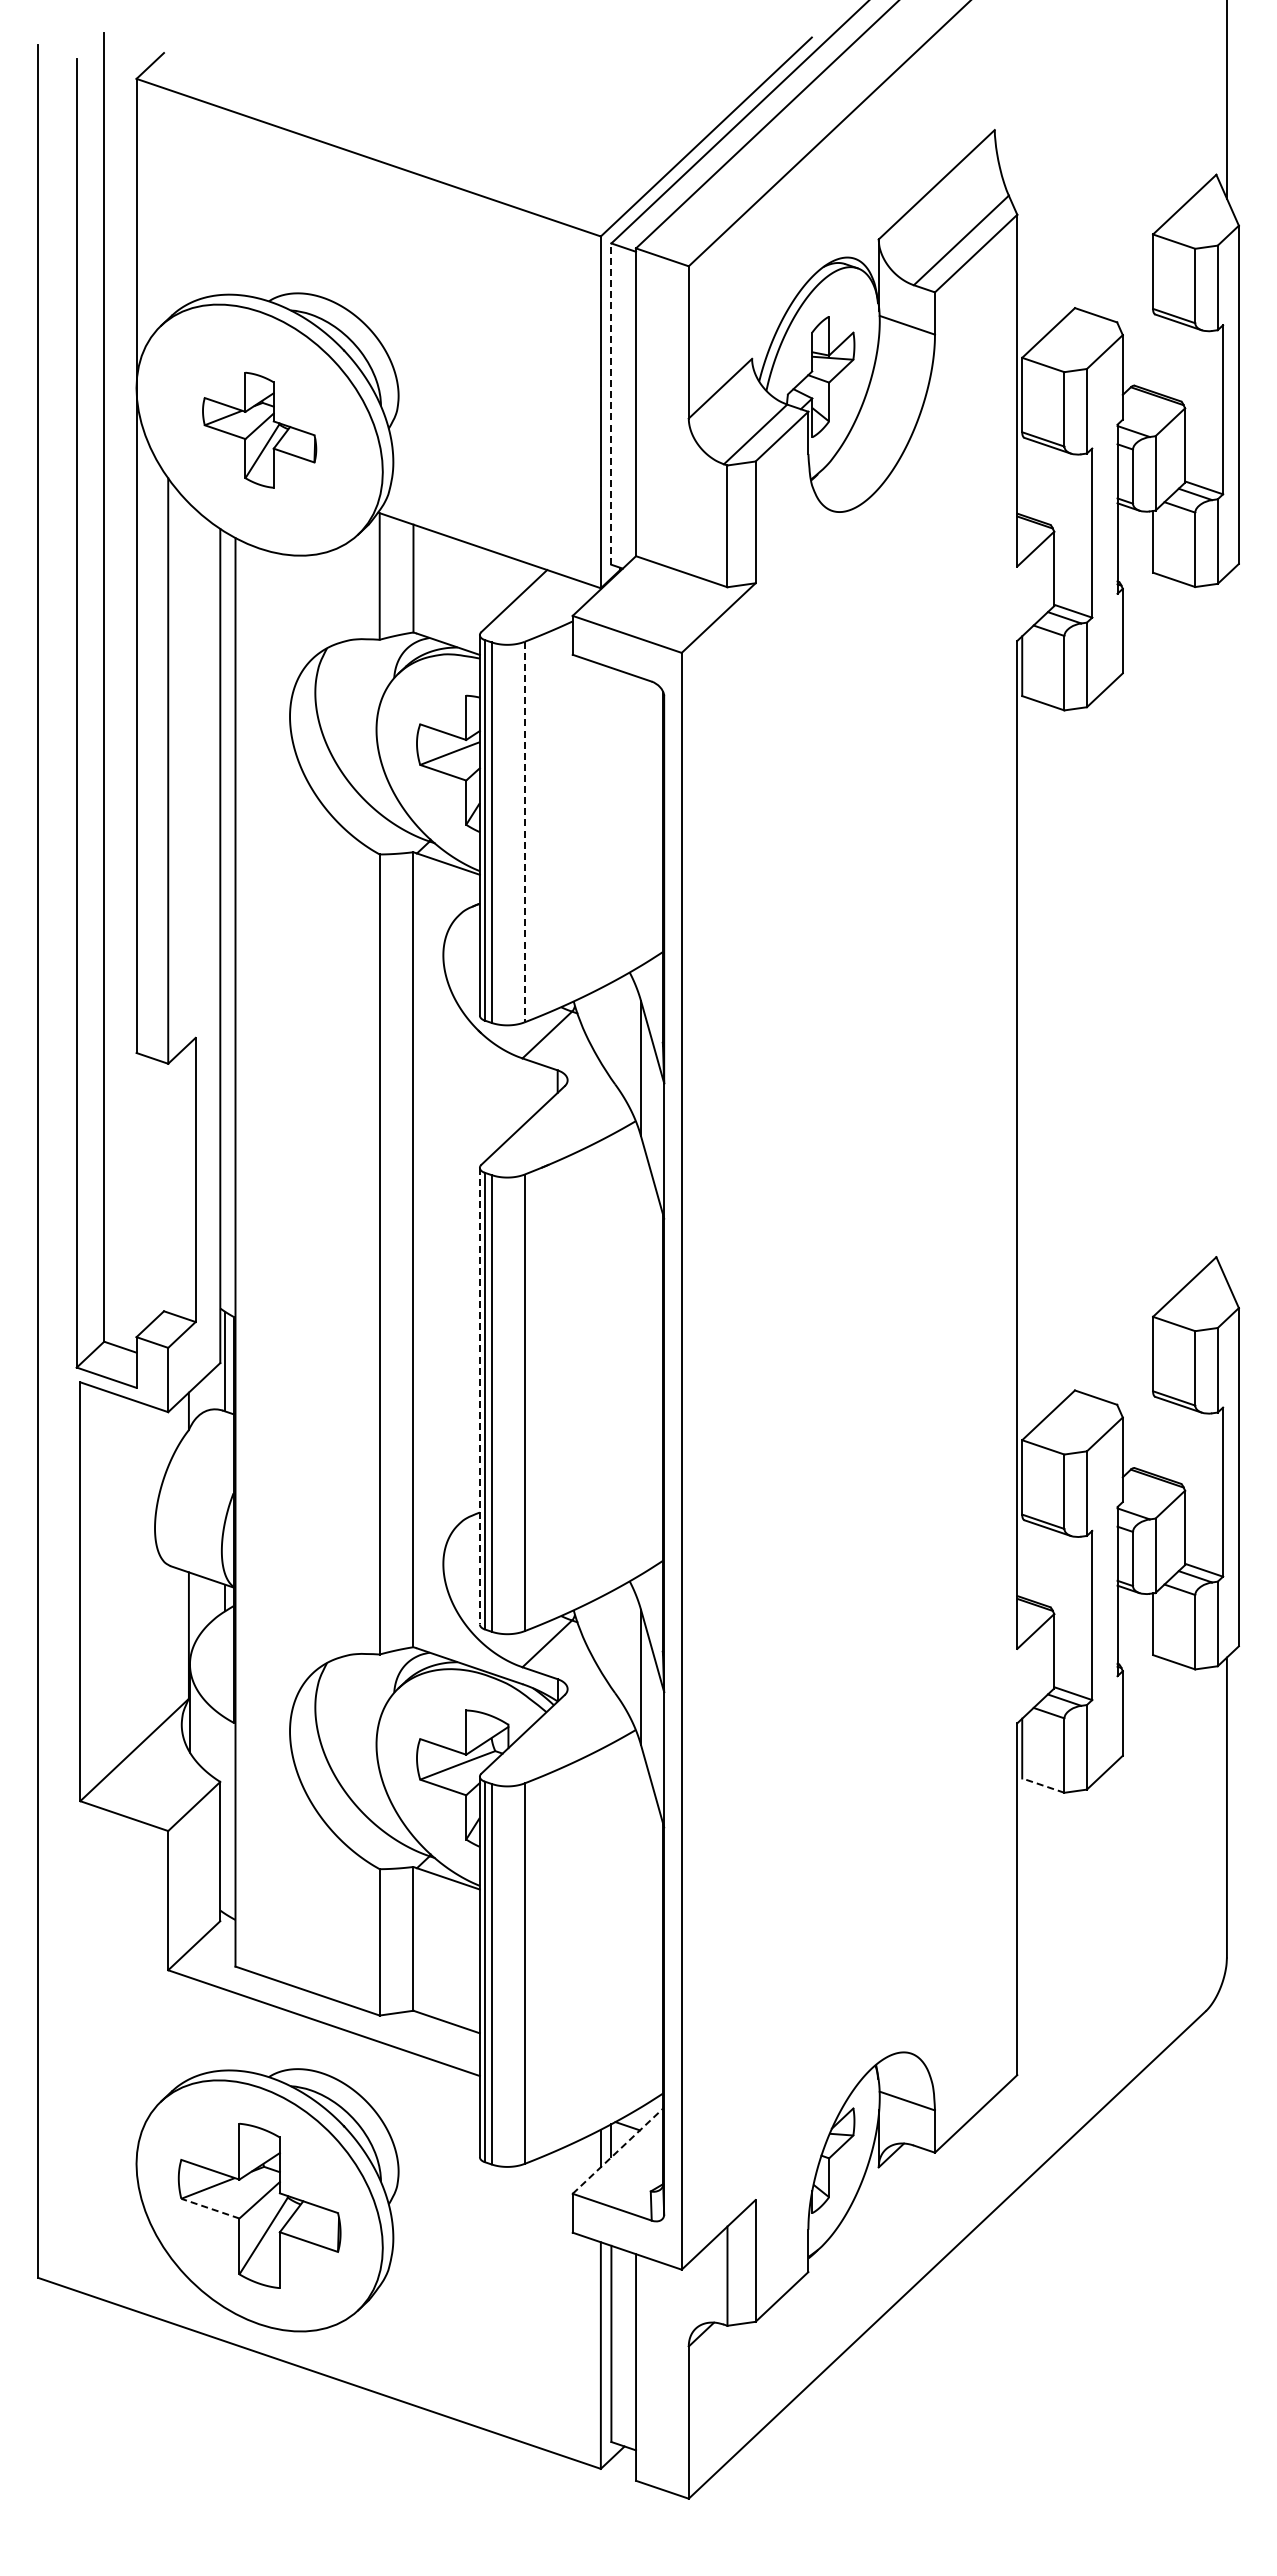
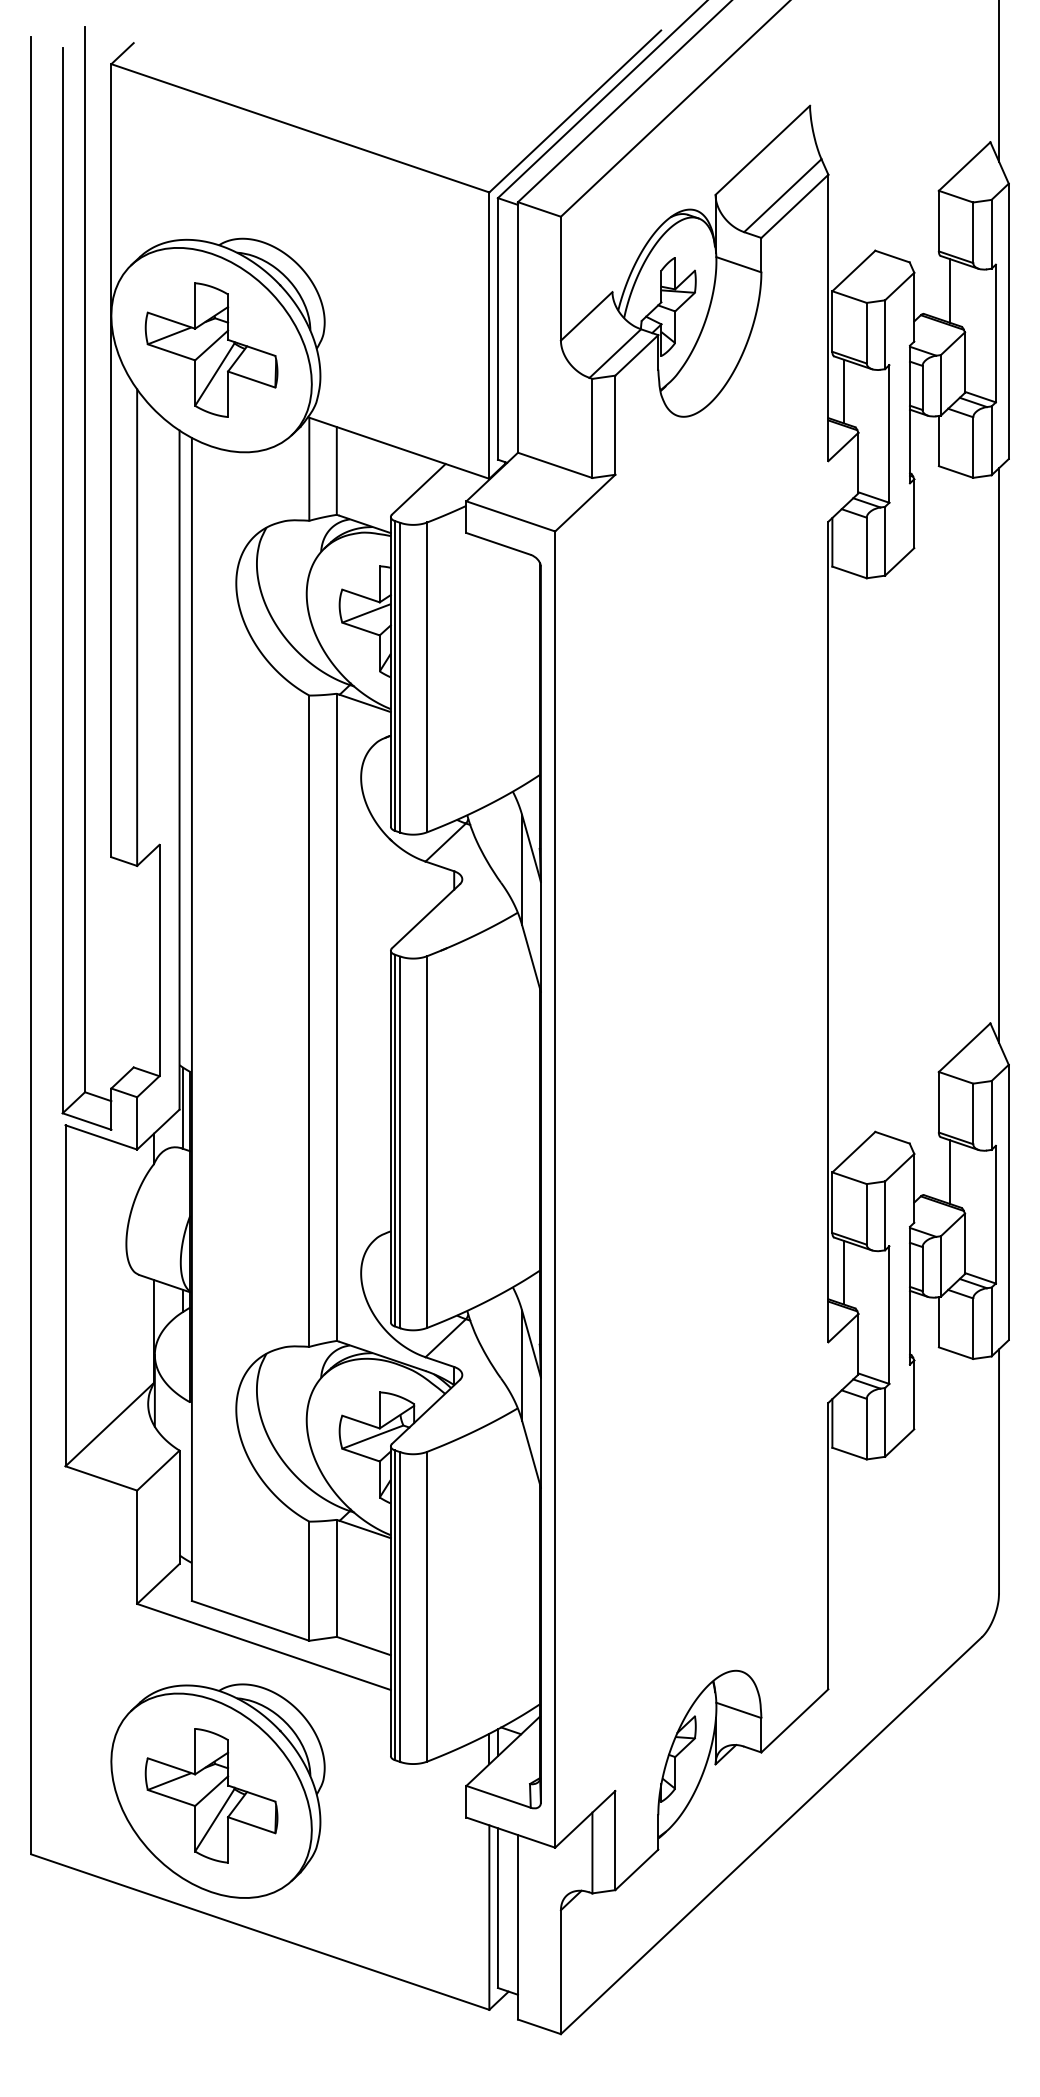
line: (1166, 357) -> (949, 290), added
line: (611, 404) -> (498, 329), dashed -> solid
part: (259, 430) -> (211, 350), size x1.43
line: (1035, 480) -> (843, 391), added
line: (524, 832) -> (427, 677), dashed -> solid
line: (1226, 928) -> (998, 755), added
line: (479, 1396) -> (390, 1136), dashed -> solid
line: (1166, 1439) -> (949, 1171), added
line: (1035, 1563) -> (843, 1272), added
line: (1042, 1785) -> (848, 1453), dashed -> solid
line: (618, 2150) -> (503, 1750), dashed -> solid
line: (210, 2208) -> (171, 1797), dashed -> solid

